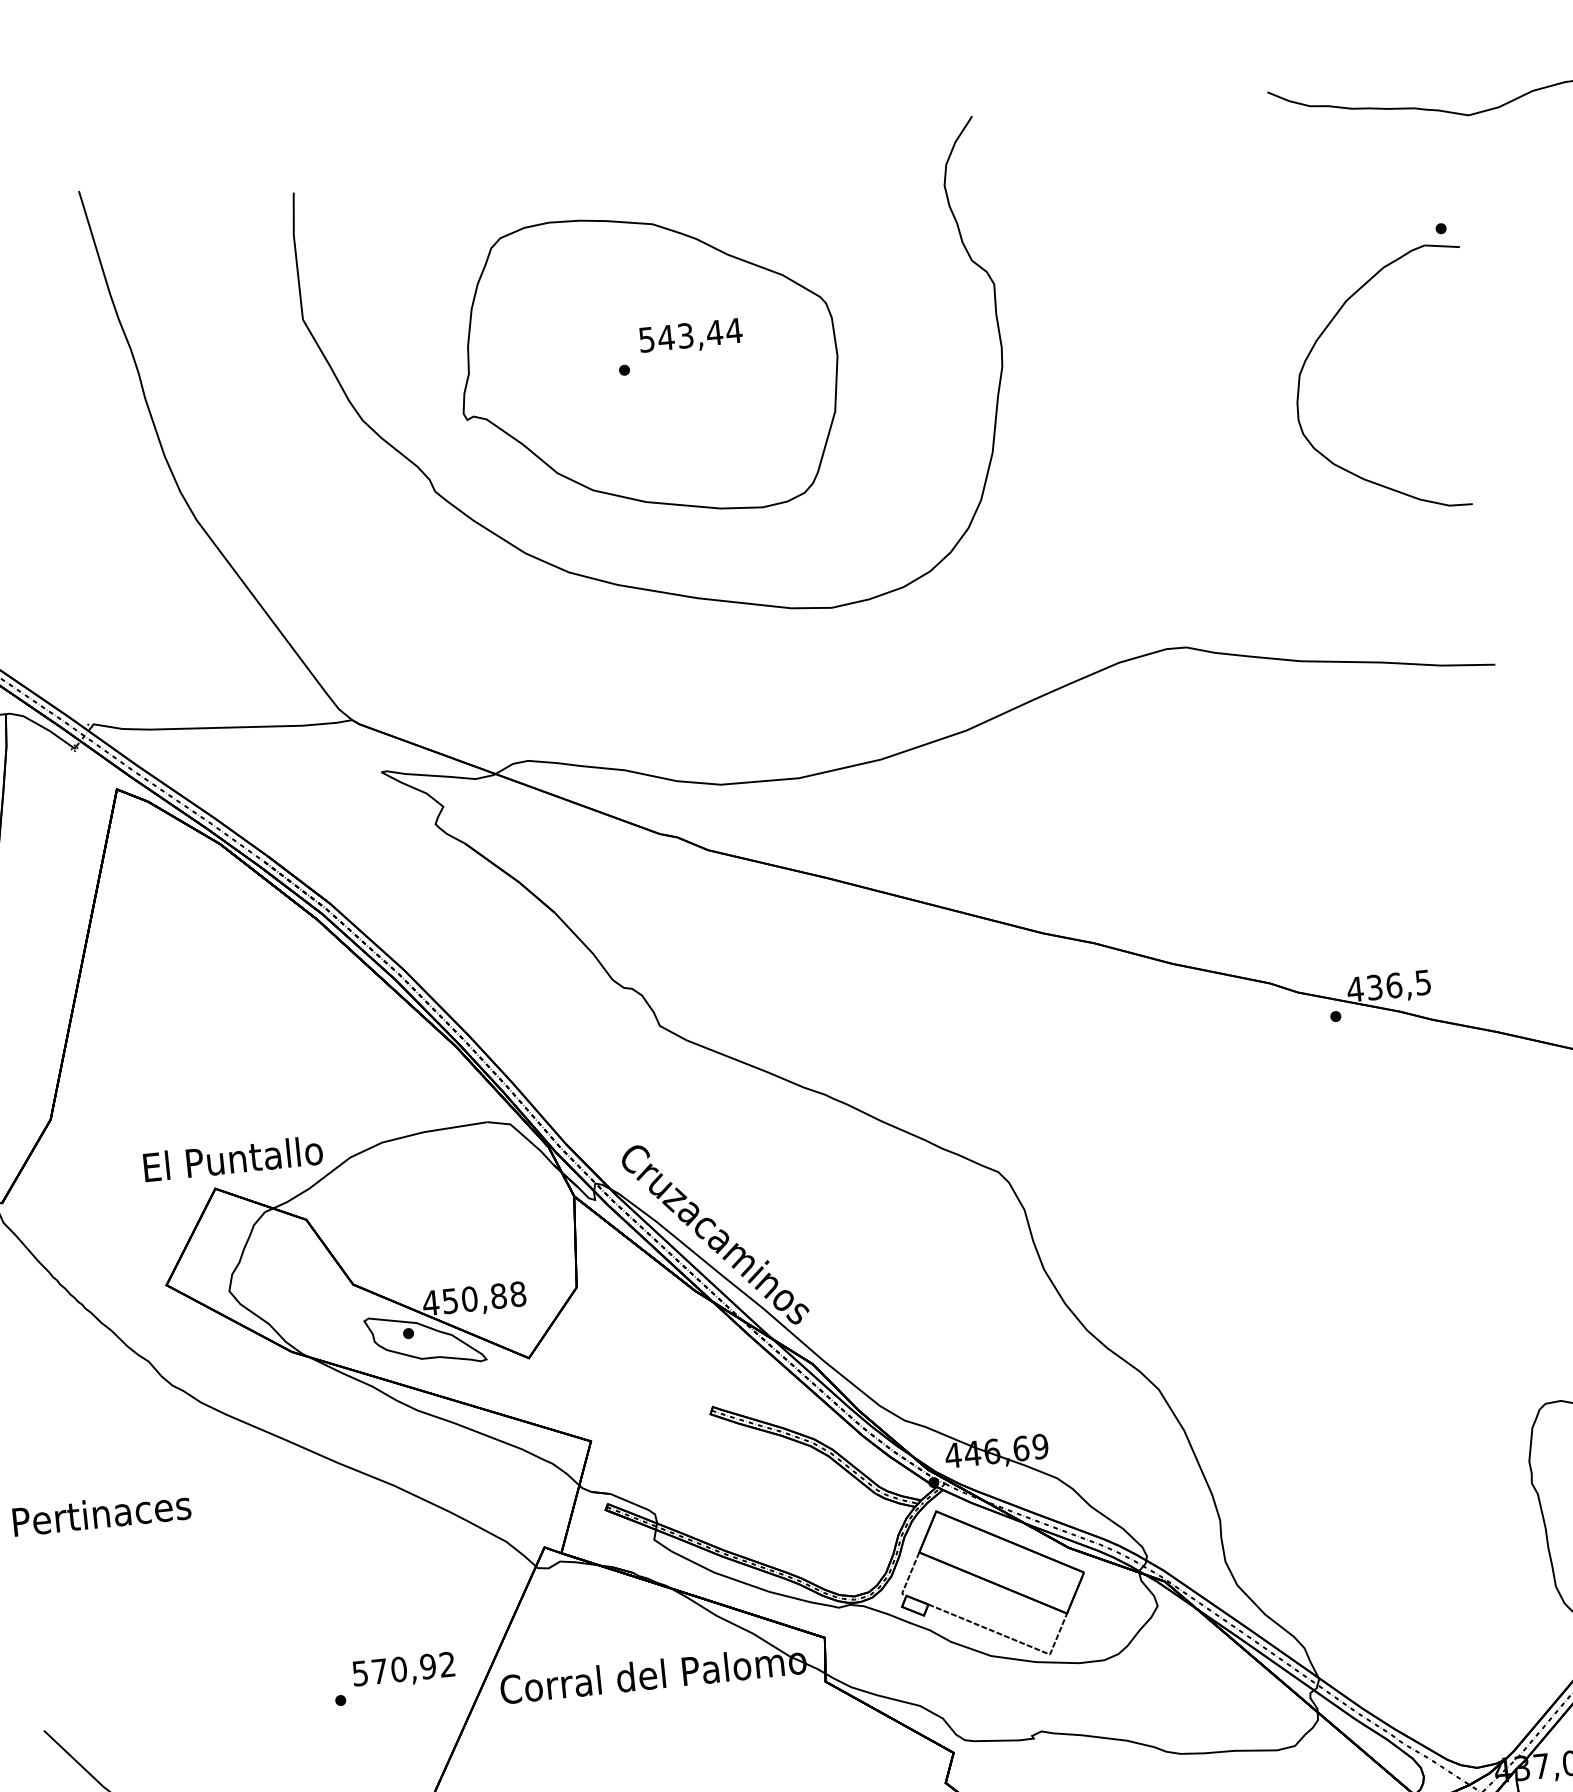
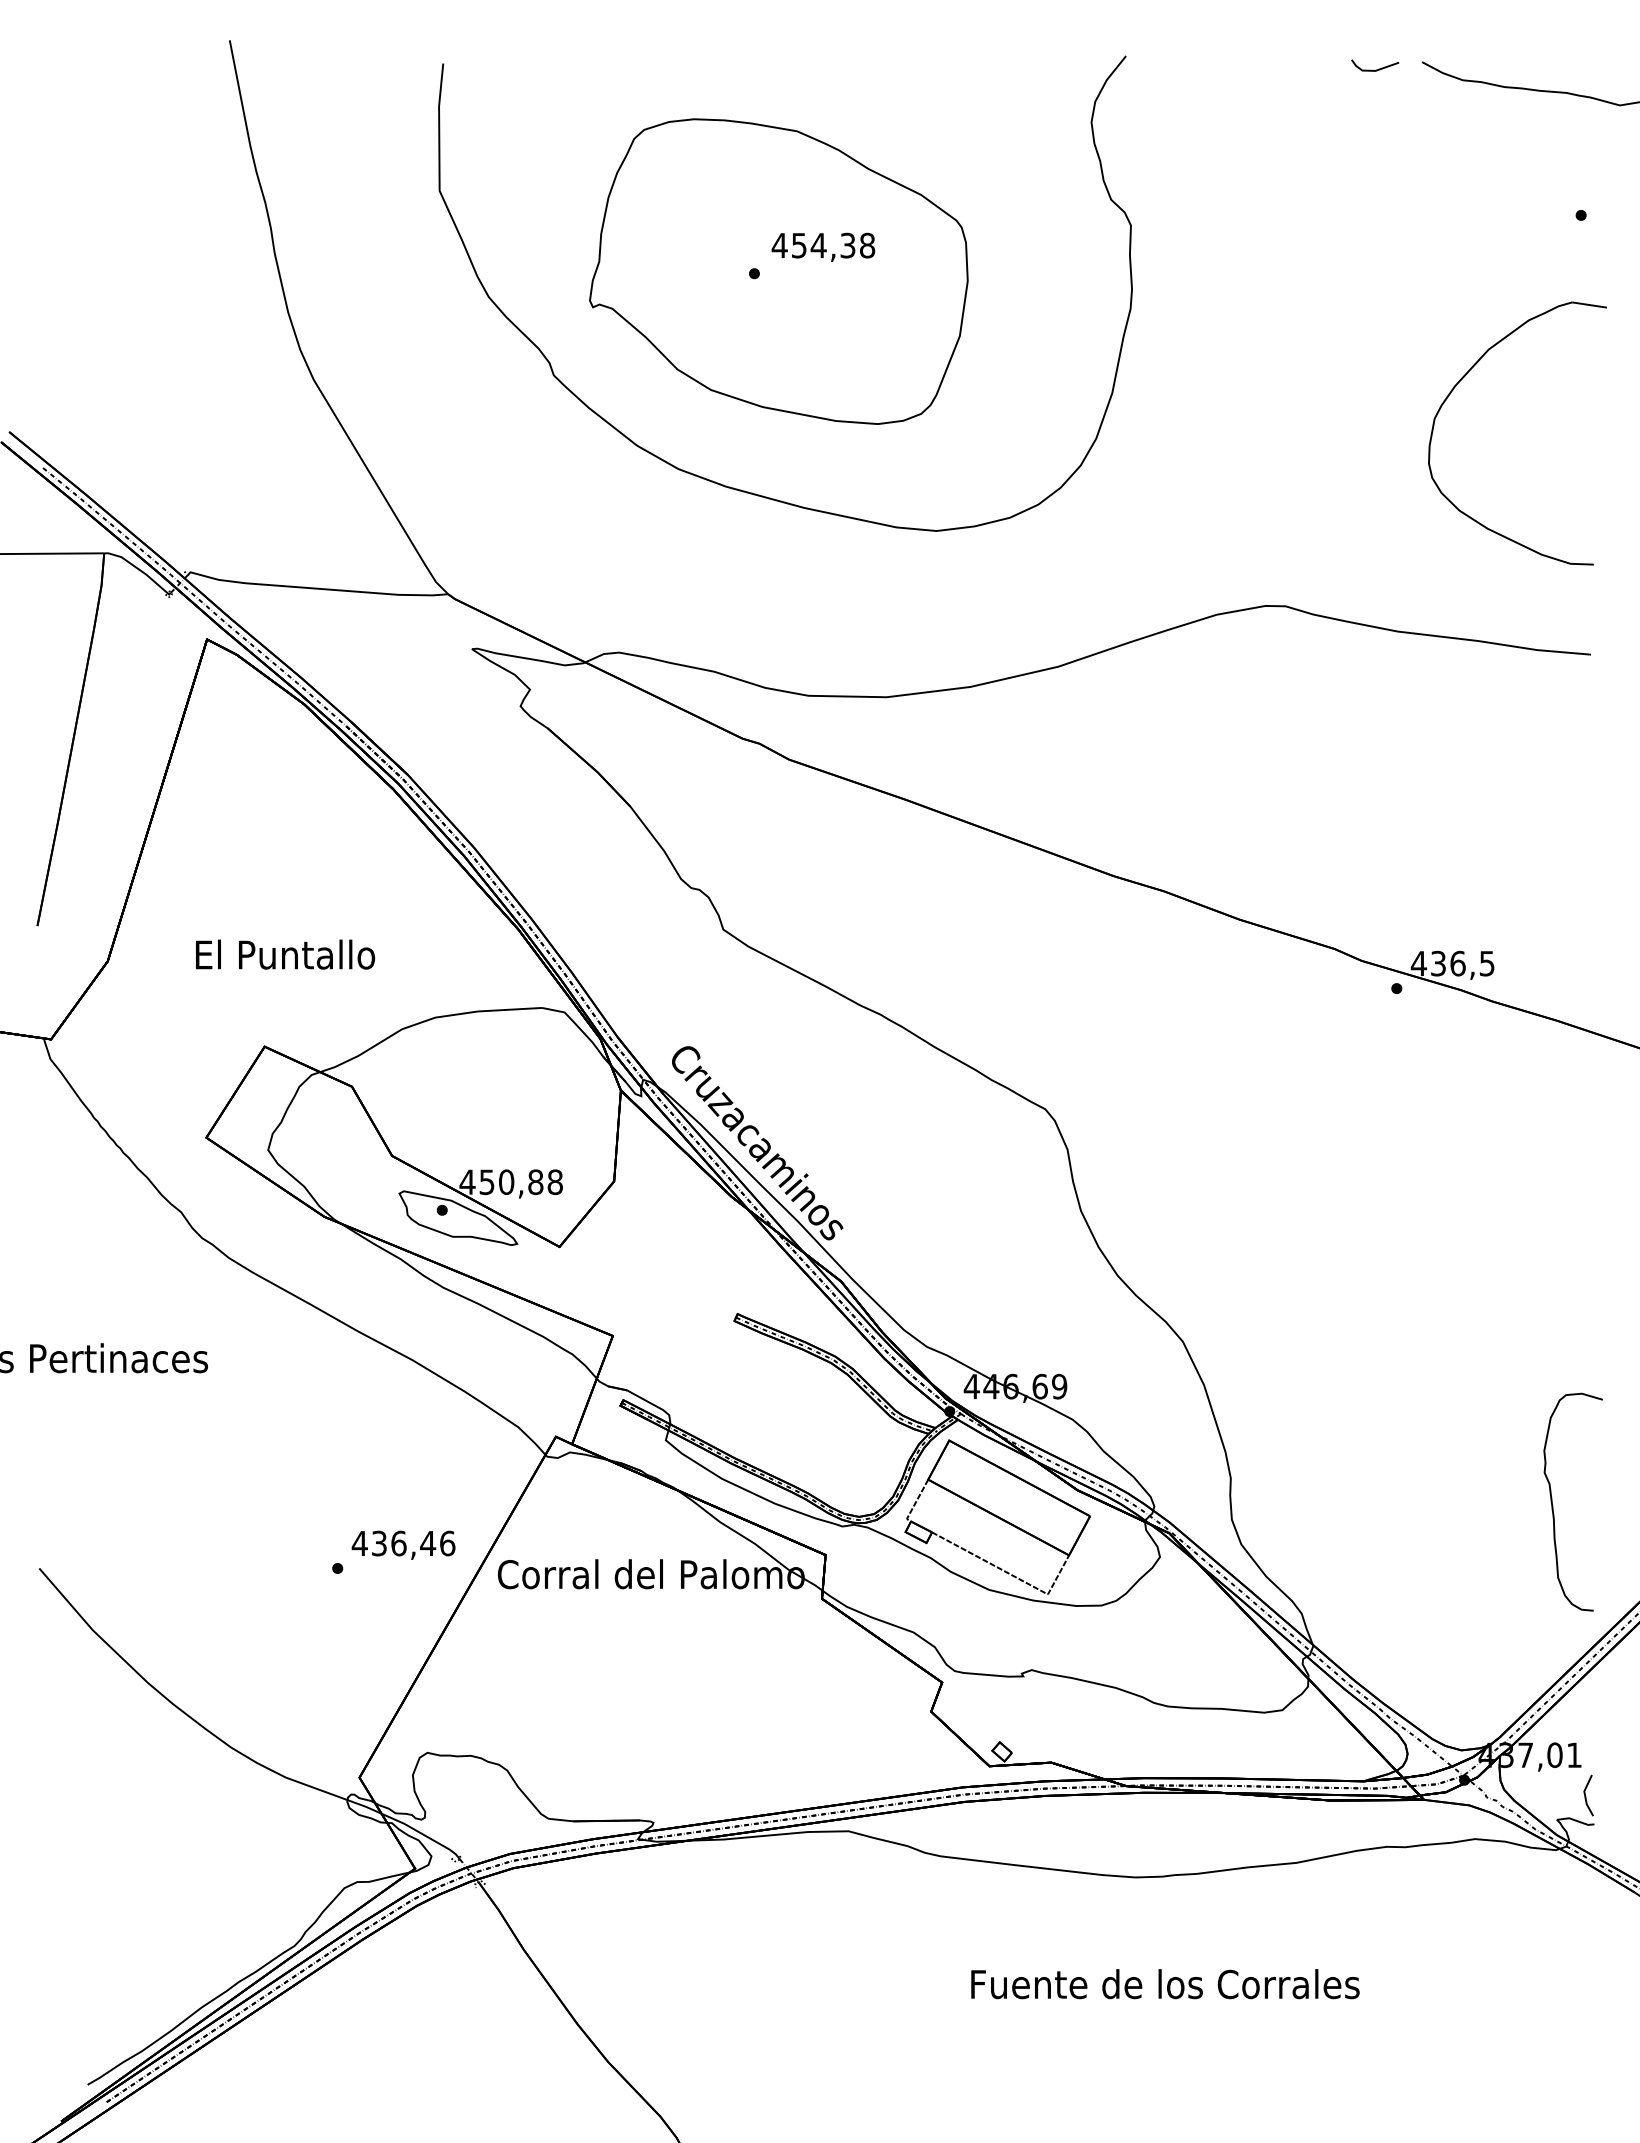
line: (1222, 104) -> (1376, 69), added
text: (690, 335) -> (823, 245), 543,44 -> 454,38
part: (1318, 340) -> (1456, 386), moved
text: (233, 1158) -> (285, 954), moved
text: (403, 1669) -> (403, 1543), 570,92 -> 436,46

